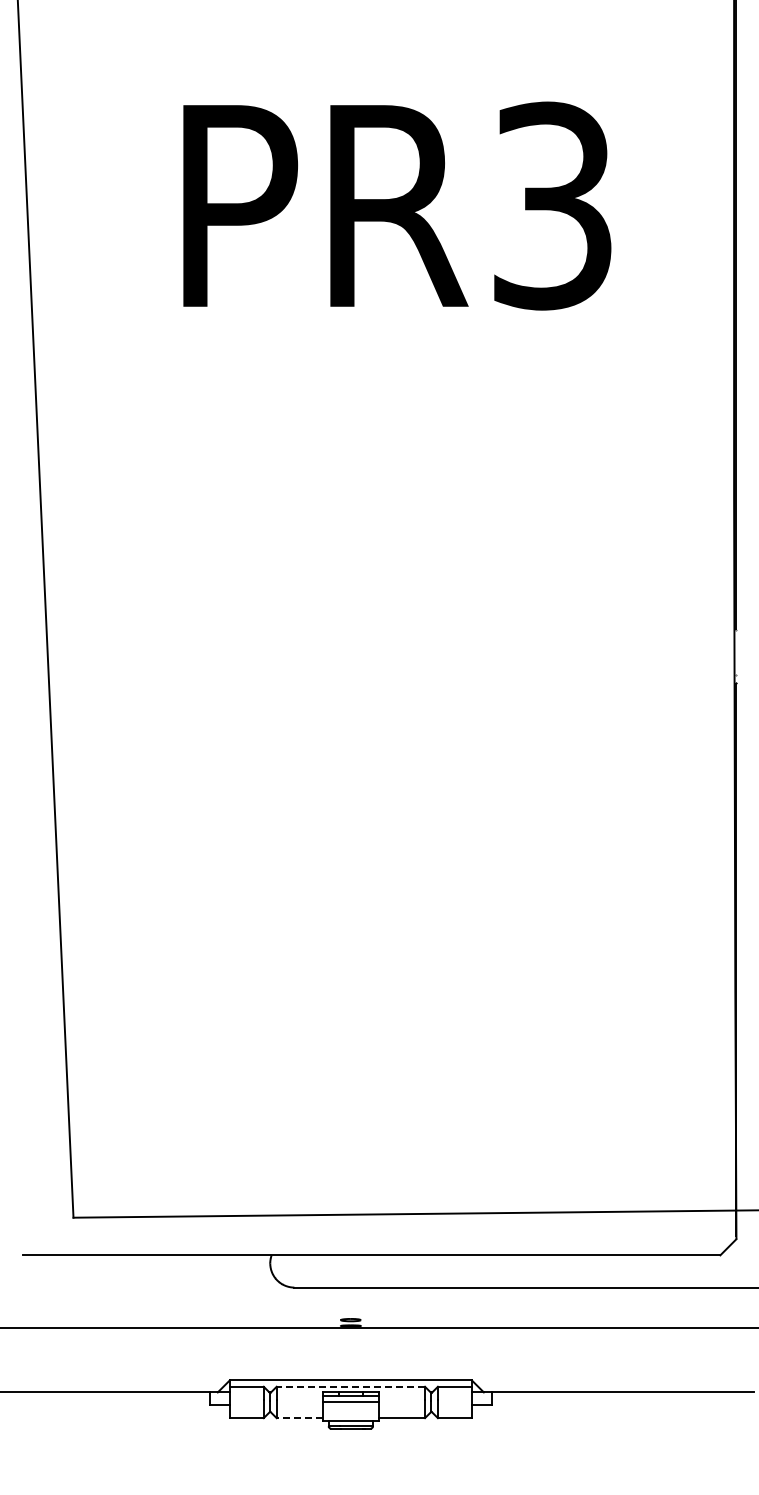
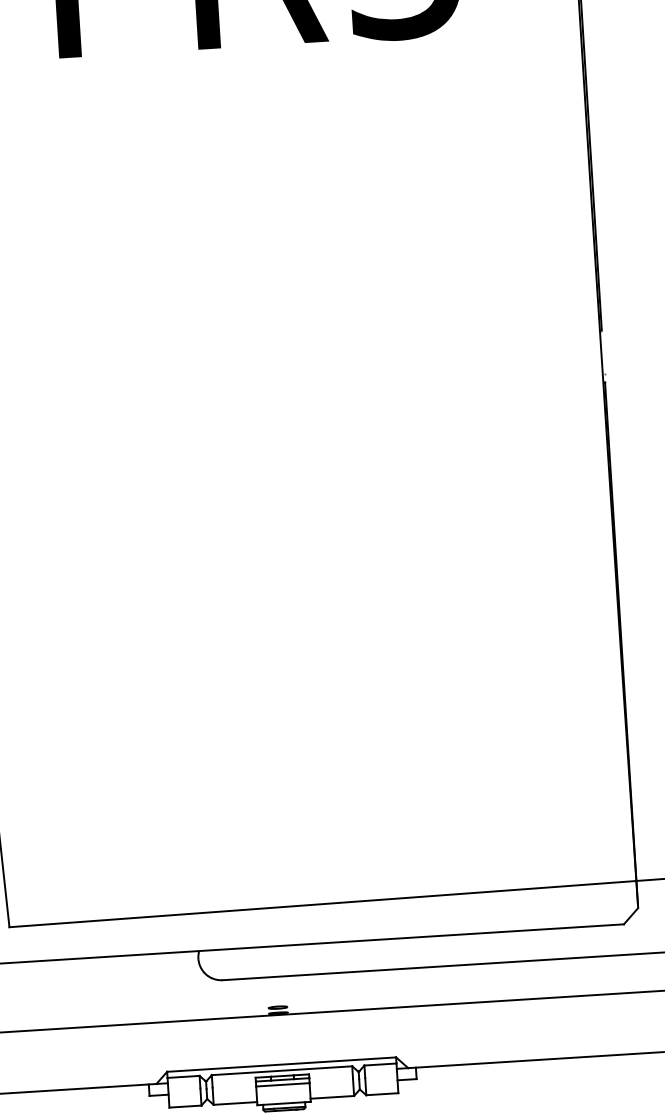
line: (350, 1386) -> (281, 1070), dashed -> solid
line: (299, 1418) -> (235, 1103), dashed -> solid

